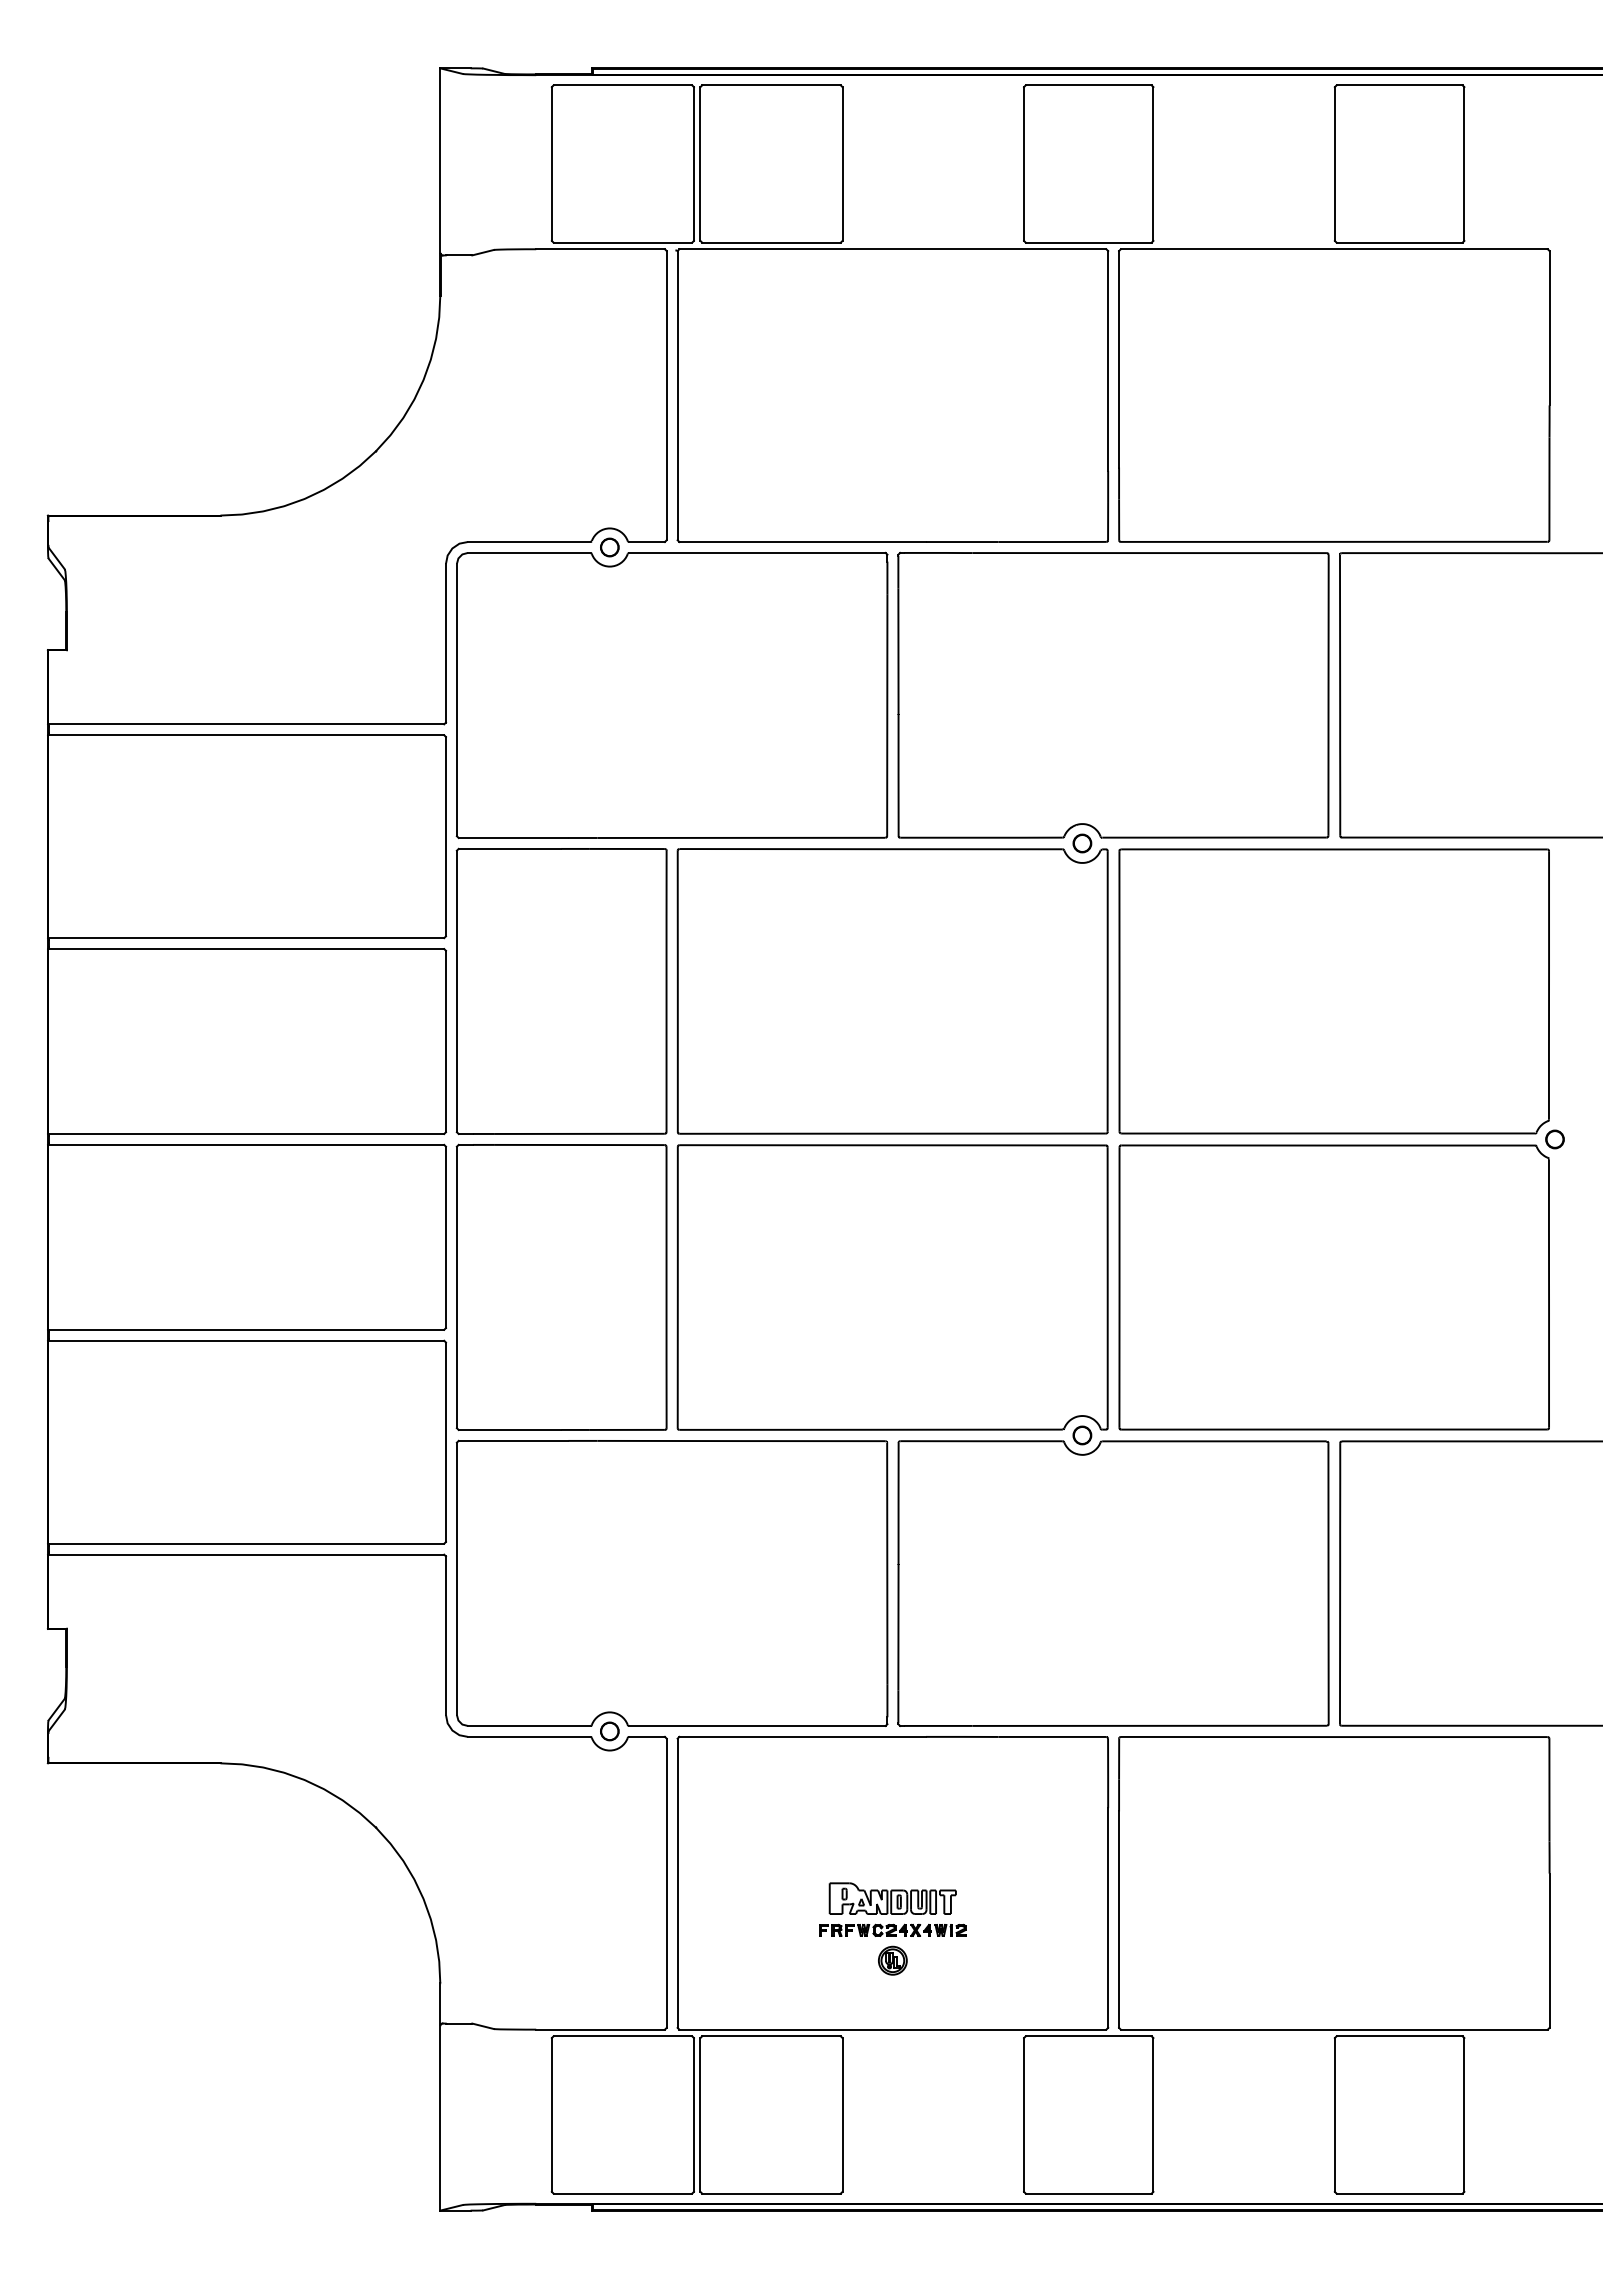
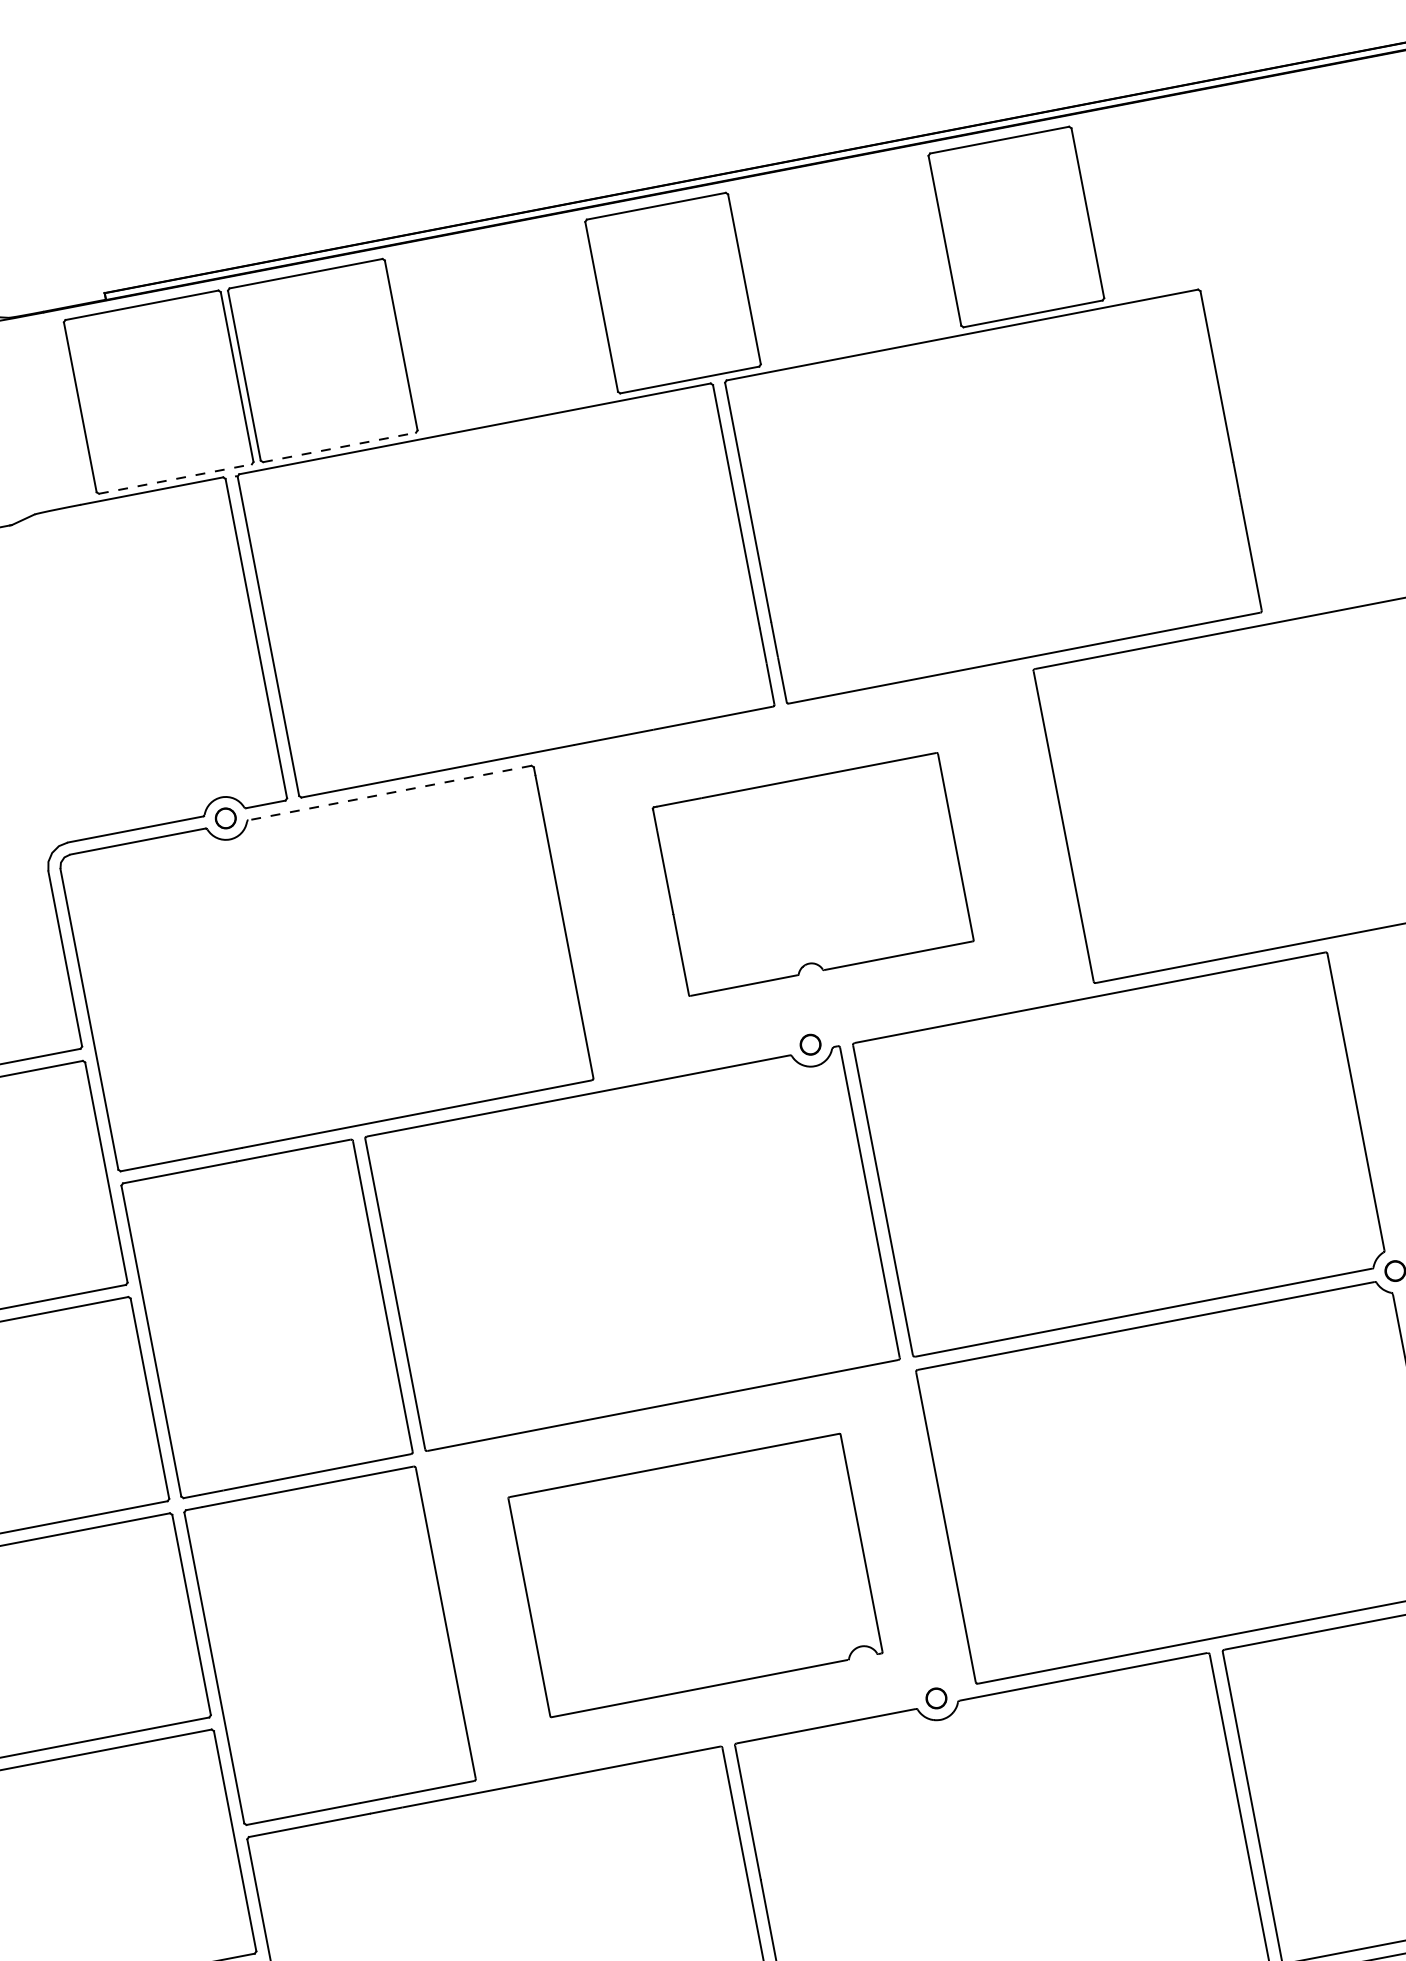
line: (623, 242) -> (176, 478), solid -> dashed
line: (772, 242) -> (340, 447), solid -> dashed
line: (757, 552) -> (389, 792), solid -> dashed
part: (1113, 694) -> (813, 873), size x0.6
part: (892, 1287) -> (695, 1575), size x0.7

